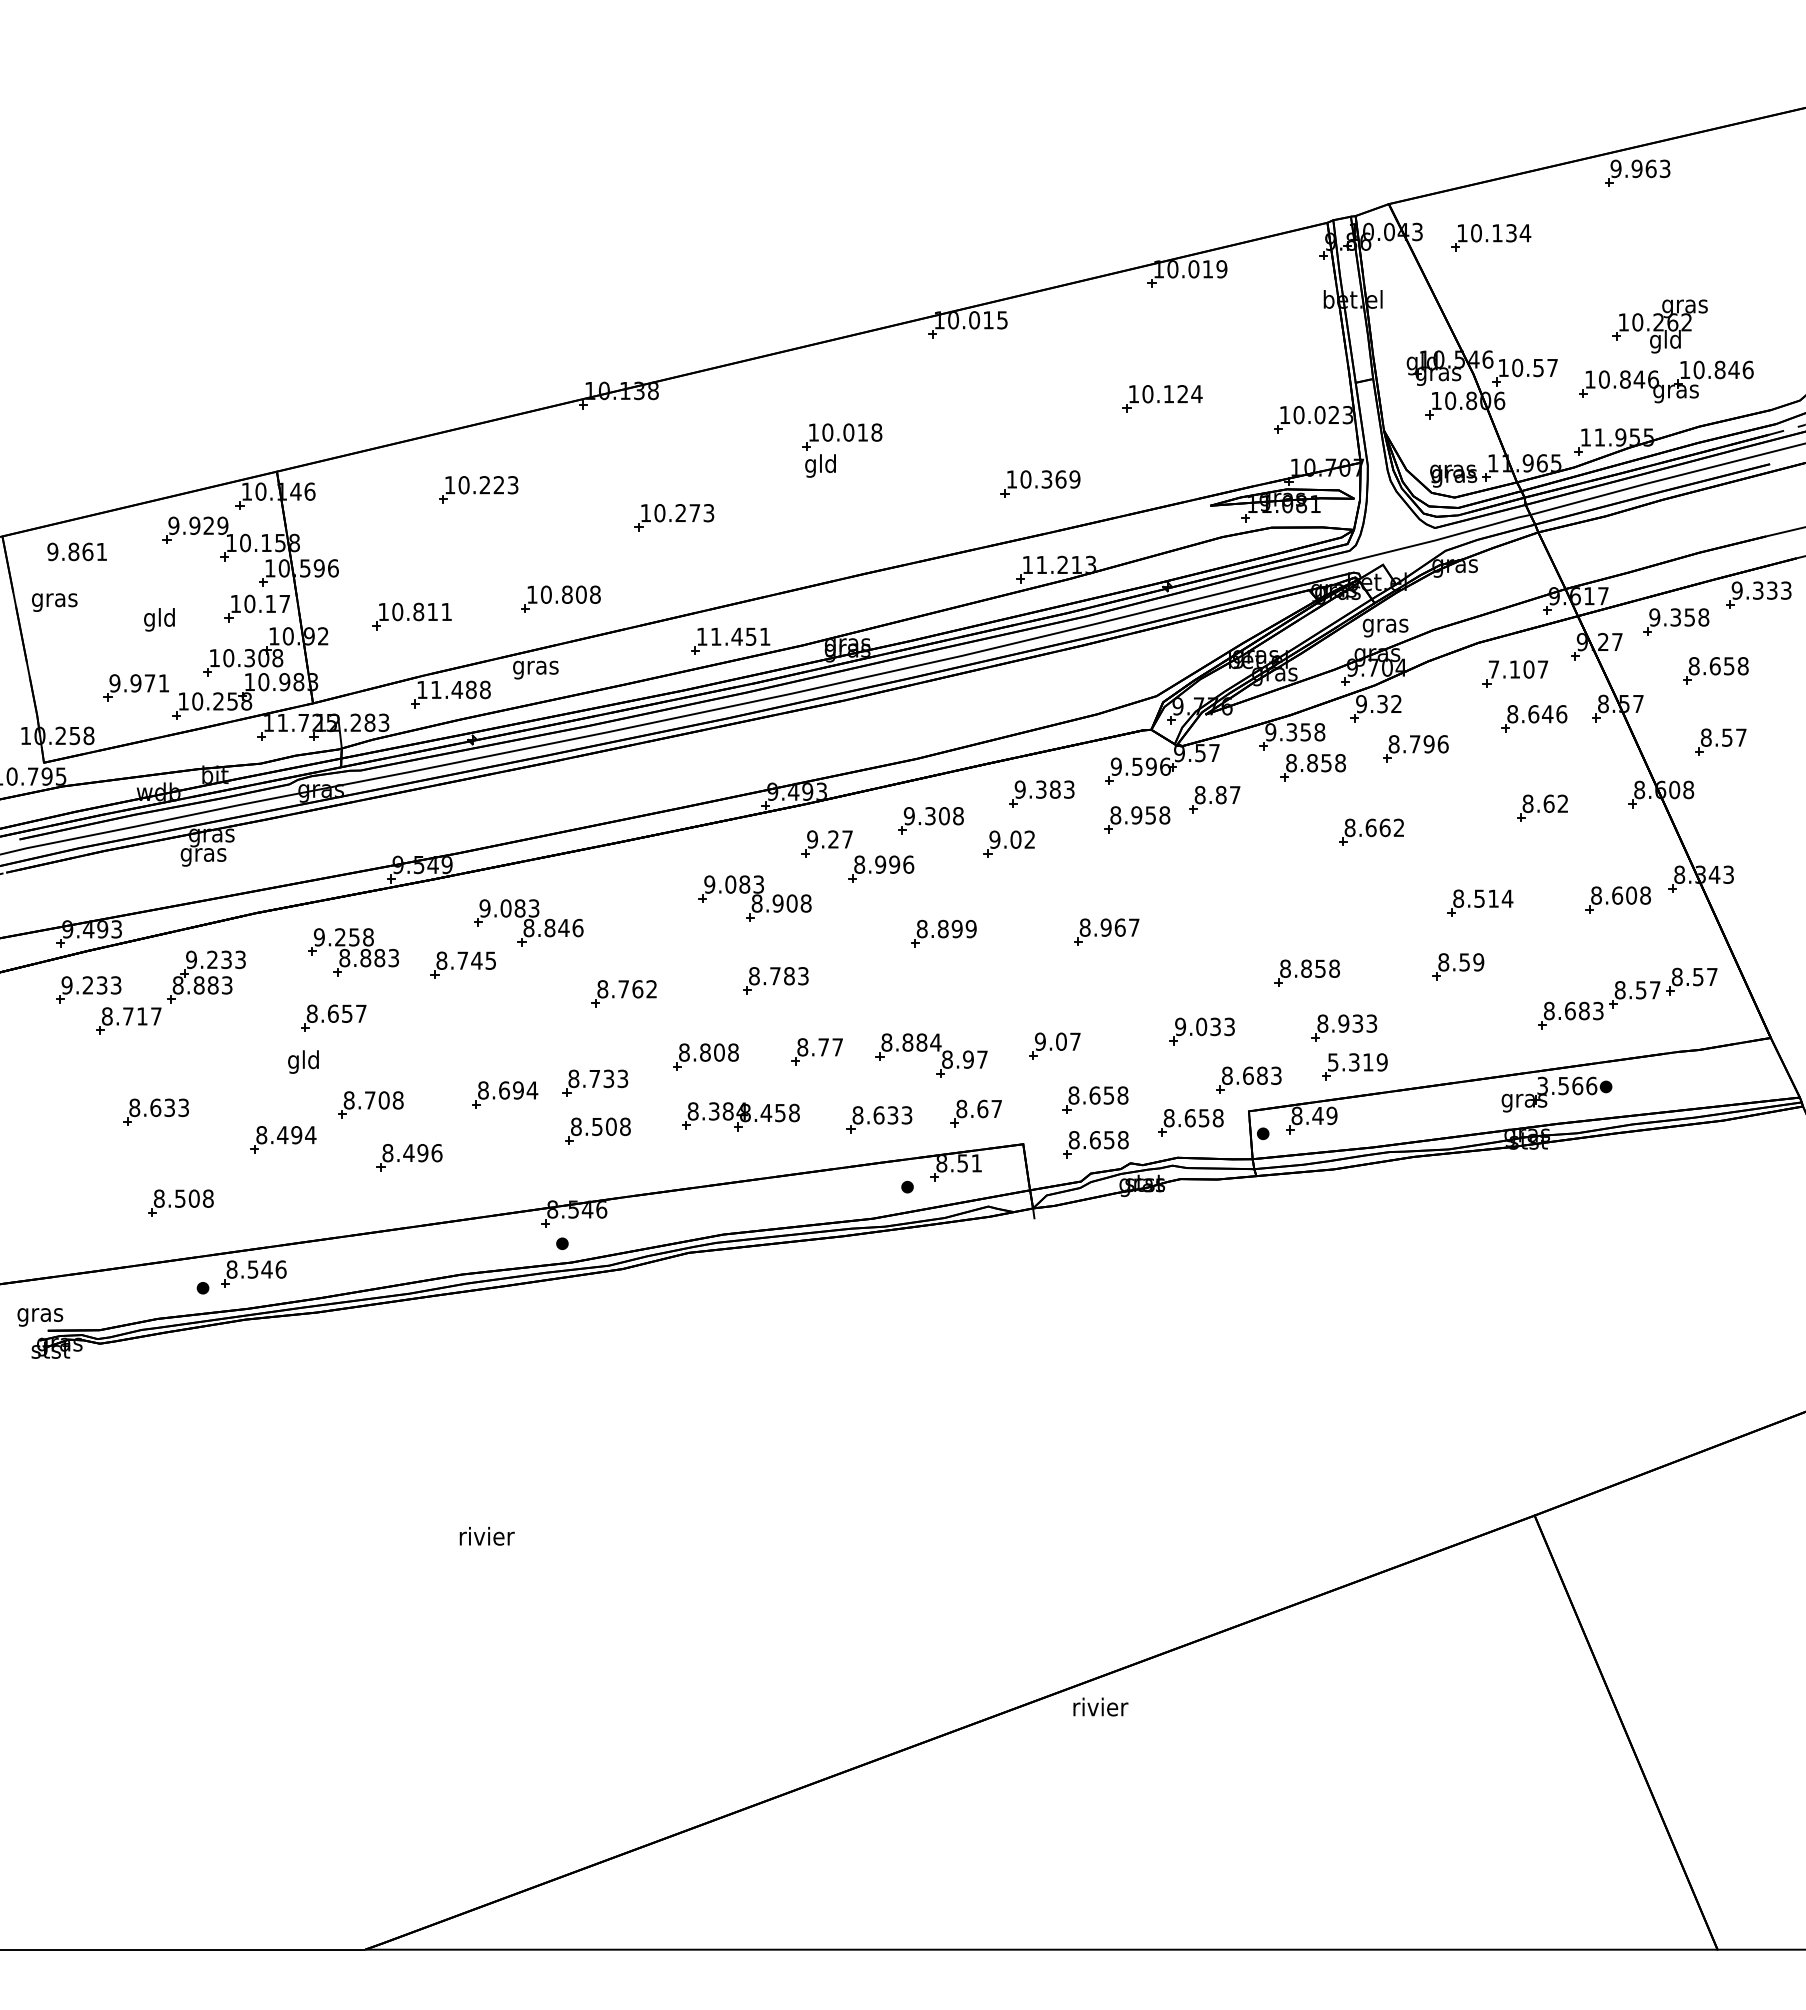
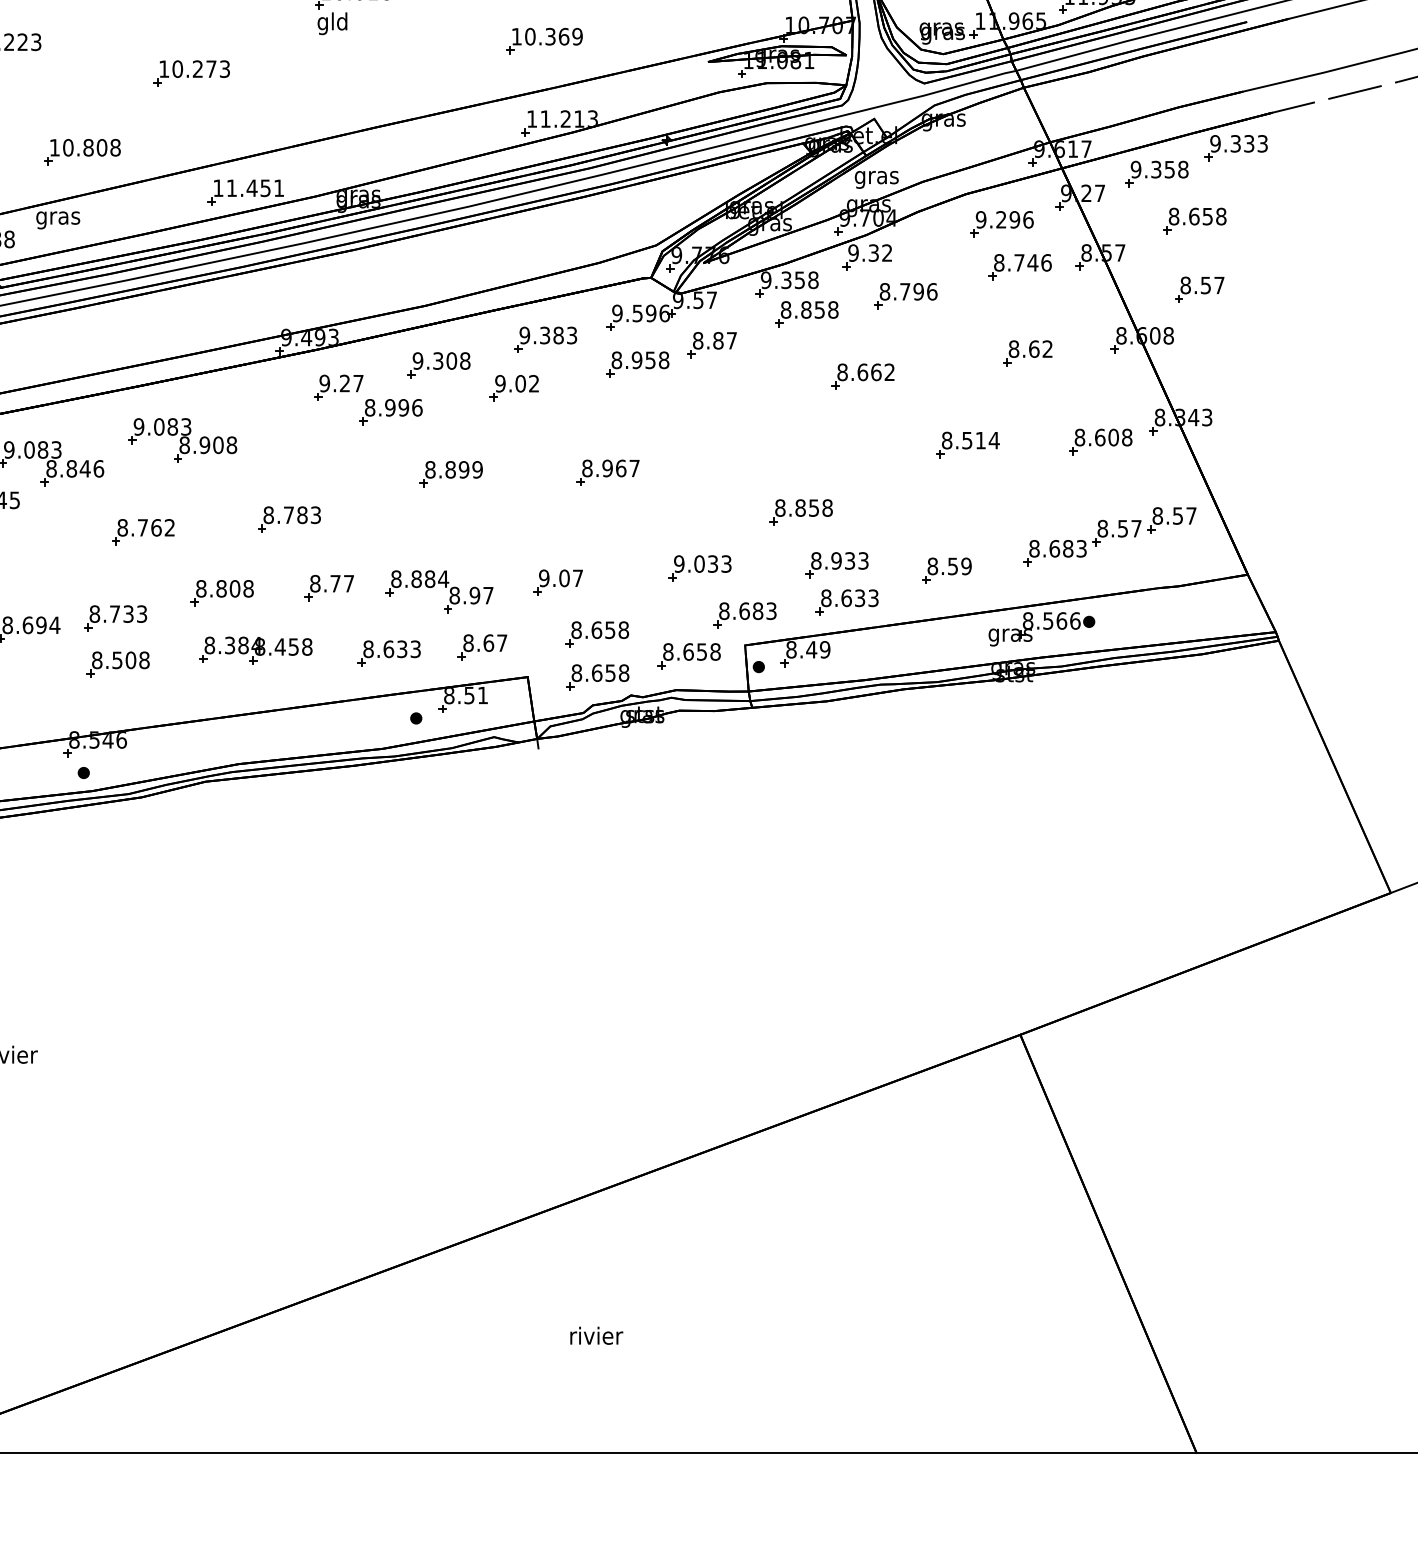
text: (1518, 669) -> (1004, 219), 7.107 -> 9.296
text: (1533, 714) -> (1019, 263), 8.646 -> 8.746
part: (754, 898) -> (182, 440), moved
part: (1458, 966) -> (947, 570), moved
text: (1357, 1062) -> (849, 598), 5.319 -> 8.633
text: (1542, 1085) -> (1027, 620), 3.566 -> 8.566
text: (1100, 1706) -> (596, 1335), moved

